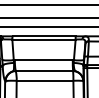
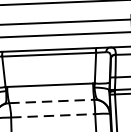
line: (44, 71) -> (51, 102), solid -> dashed
line: (45, 80) -> (53, 115), solid -> dashed

